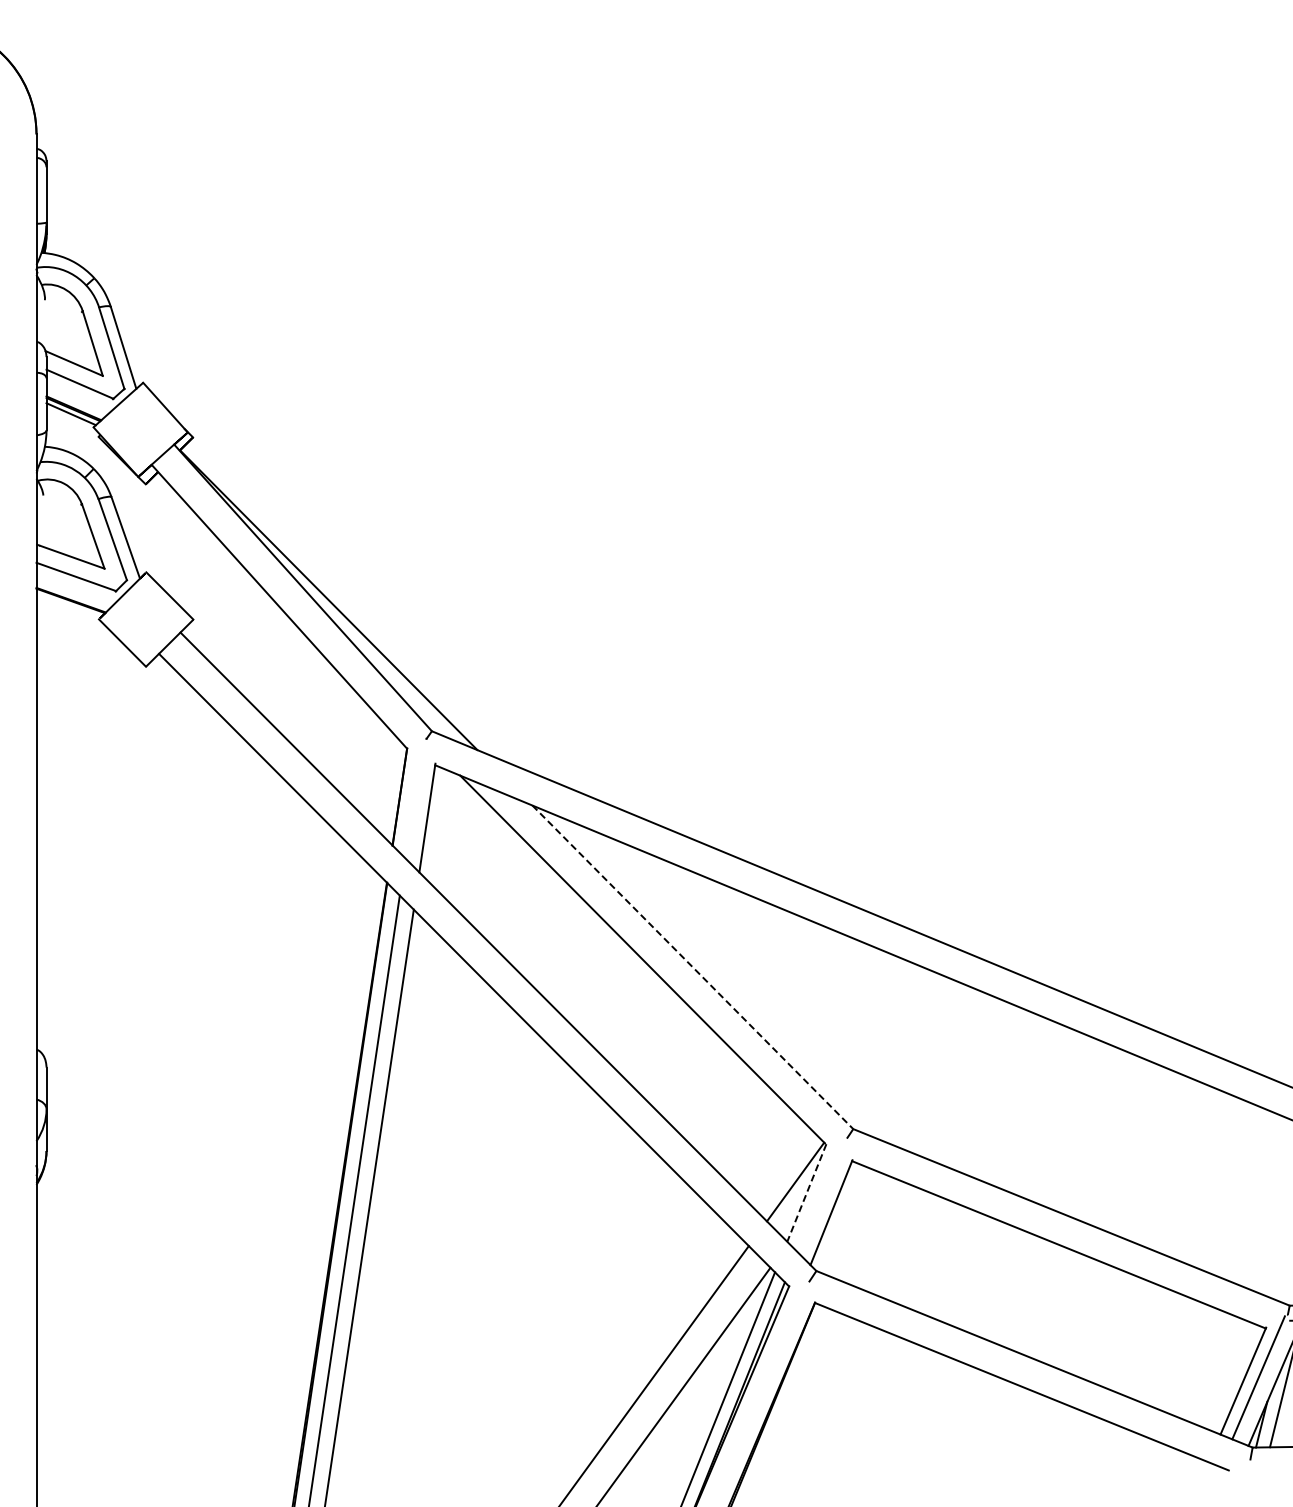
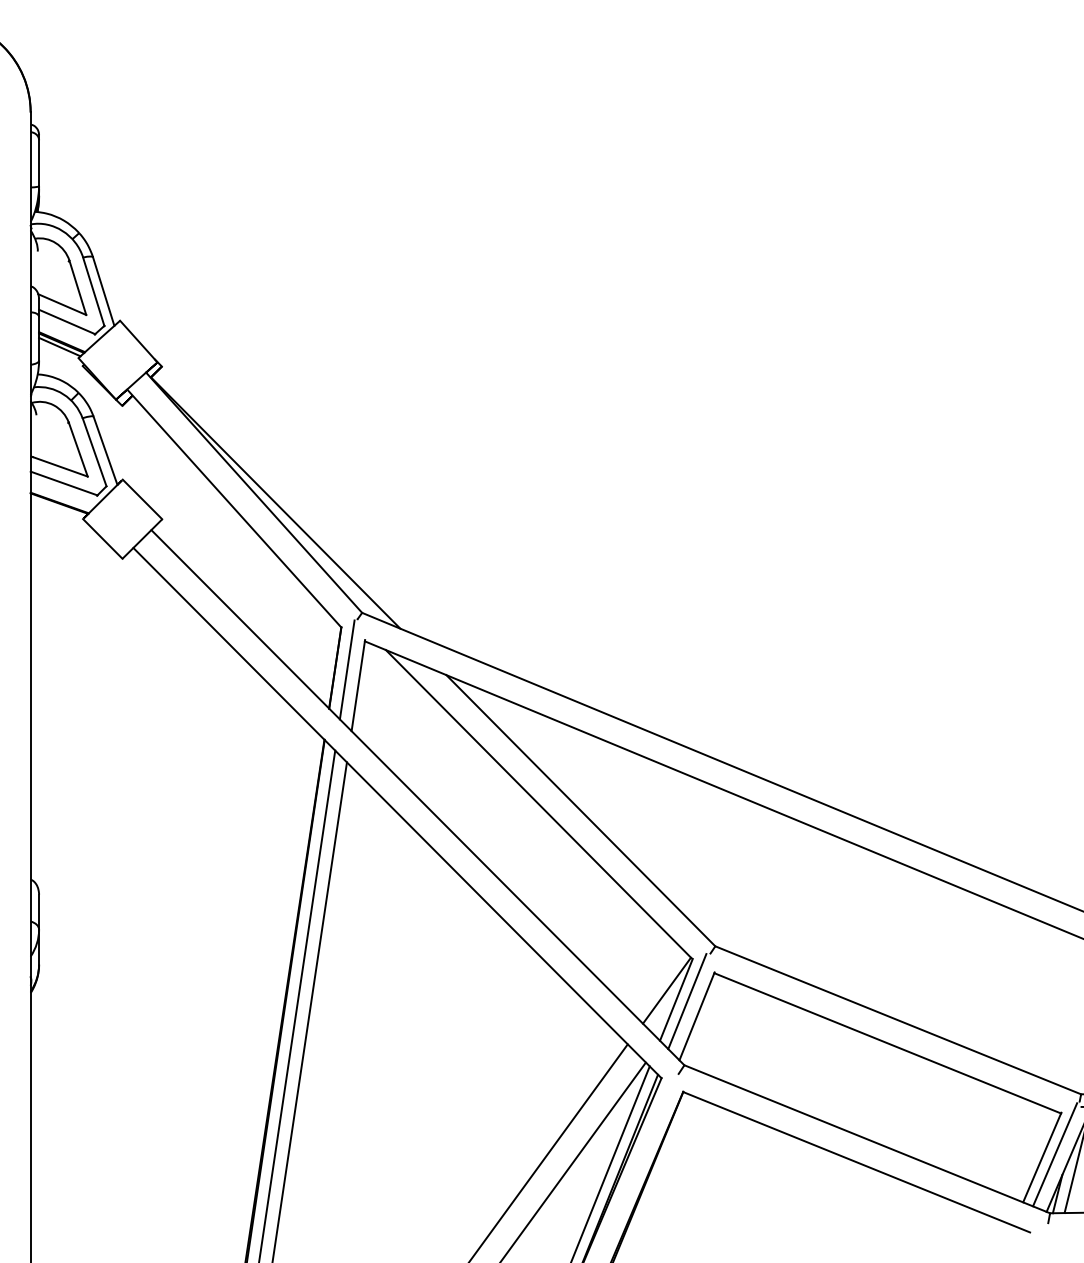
line: (413, 799) -> (346, 670), added
line: (692, 967) -> (580, 810), dashed -> solid
line: (806, 1192) -> (676, 999), dashed -> solid
line: (819, 1194) -> (687, 1001), added

